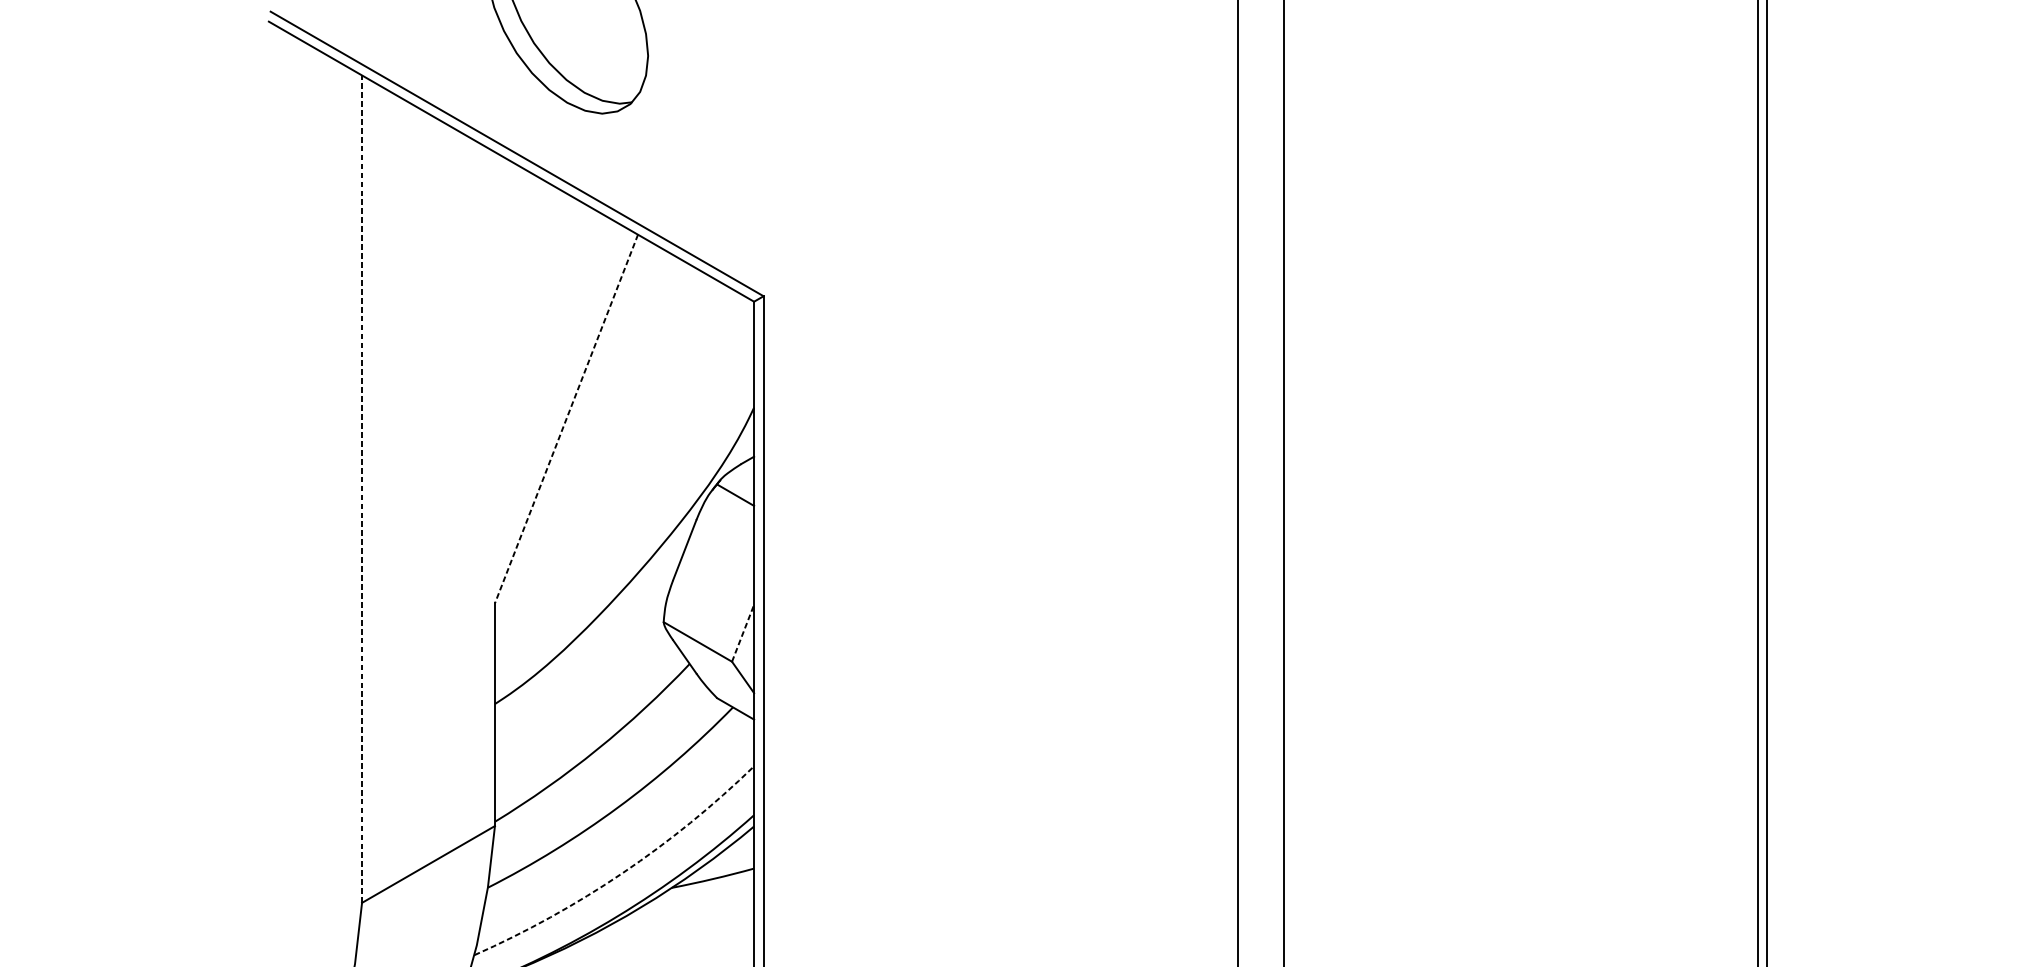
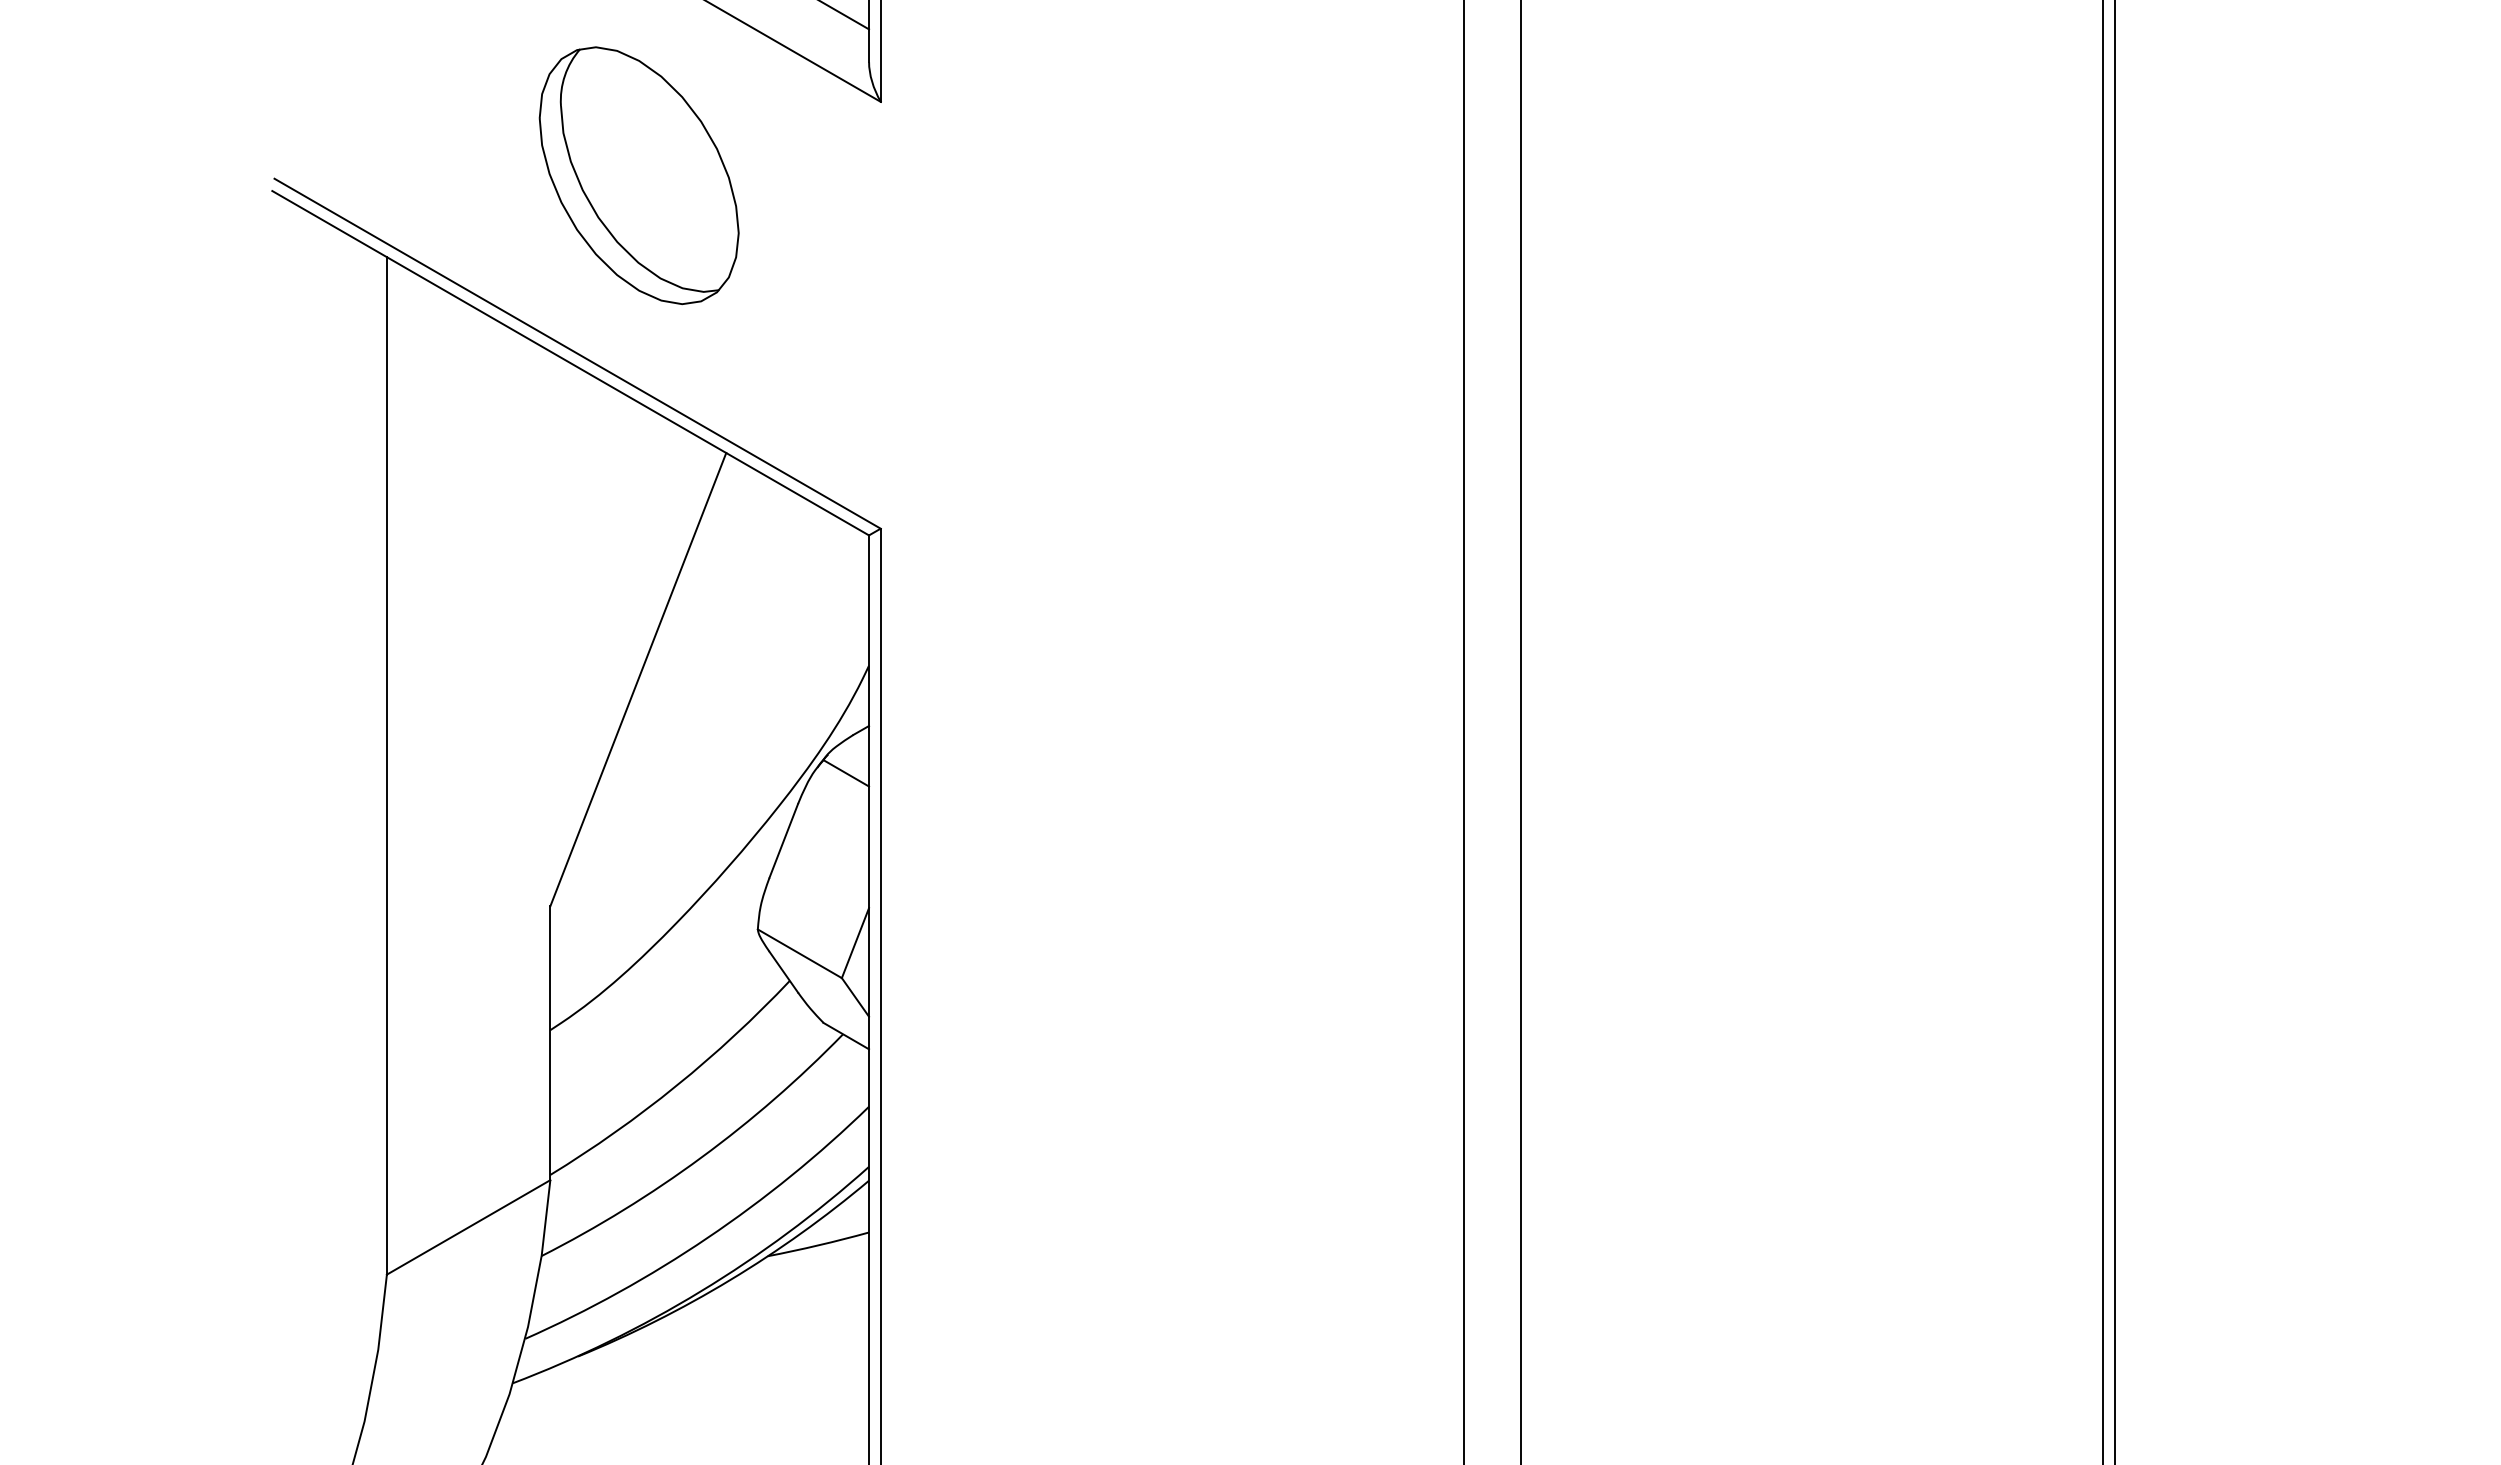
line: (566, 419) -> (638, 680), dashed -> solid
line: (361, 488) -> (386, 765), dashed -> solid
line: (743, 633) -> (855, 943), dashed -> solid
arc: (622, 872) -> (707, 1237), dashed -> solid

